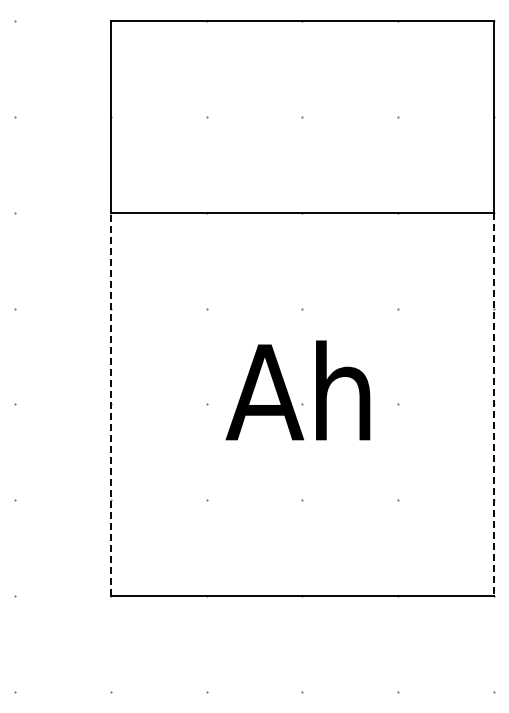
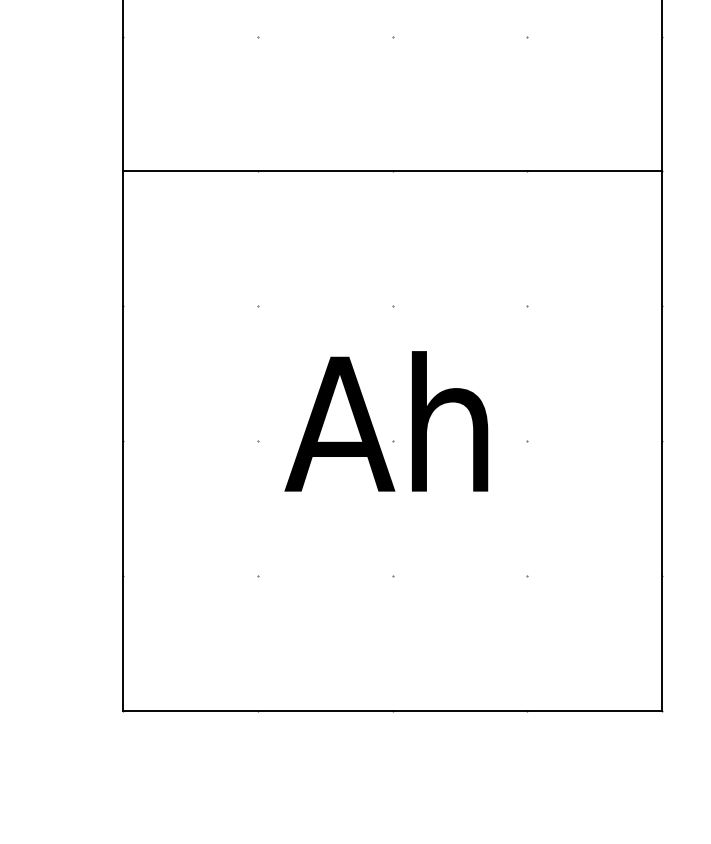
line: (110, 403) -> (122, 439), dashed -> solid
line: (493, 404) -> (661, 441), dashed -> solid

